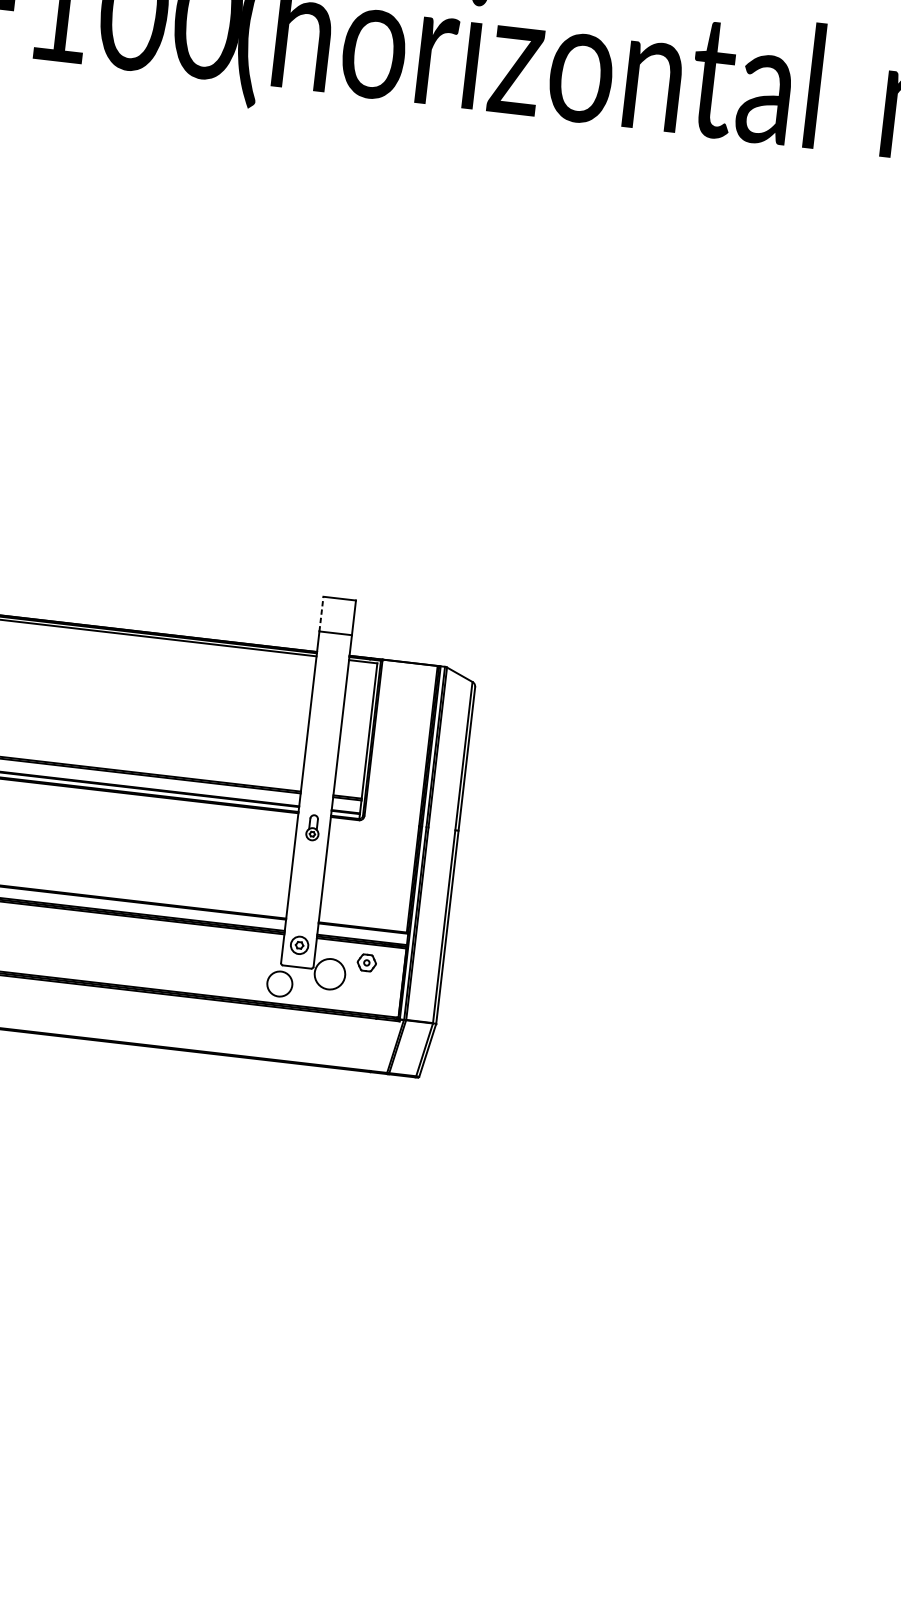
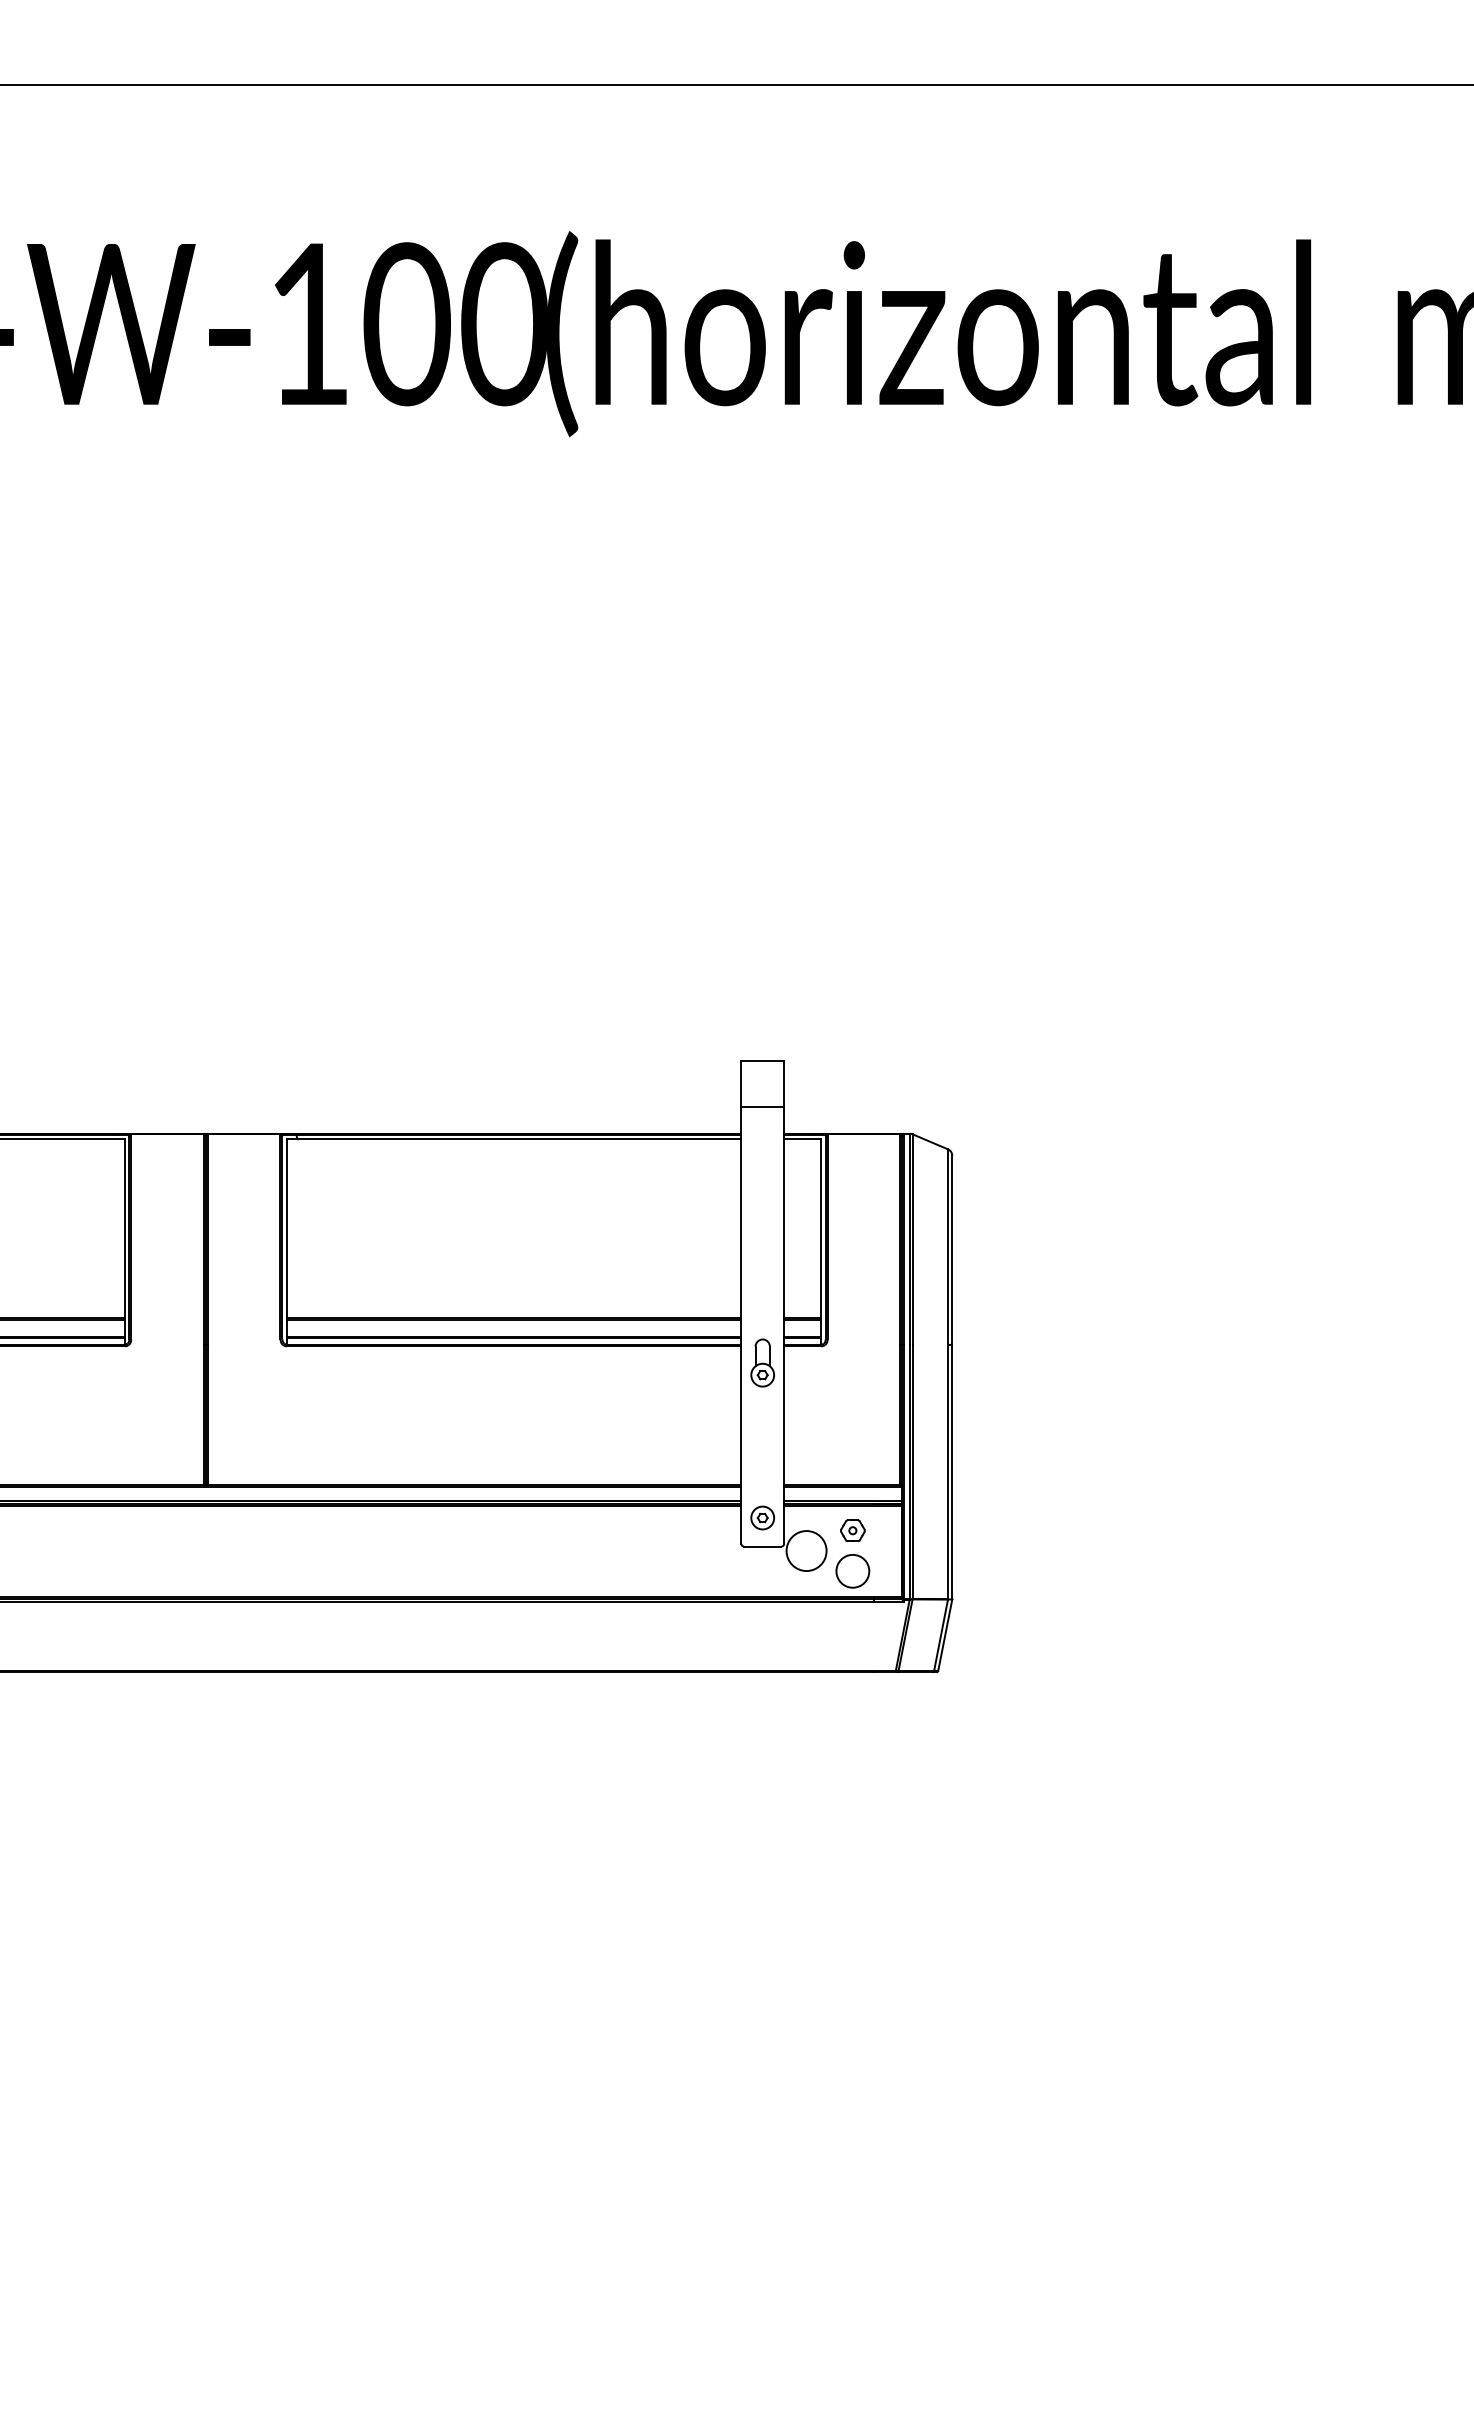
line: (321, 613) -> (741, 1083), dashed -> solid
part: (313, 827) -> (762, 1362), size x1.43
circle: (279, 984) -> (852, 1571), moved

